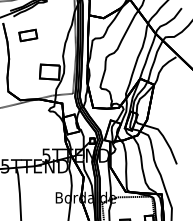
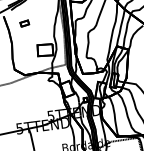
part: (28, 35) -> (24, 23), size x0.6

